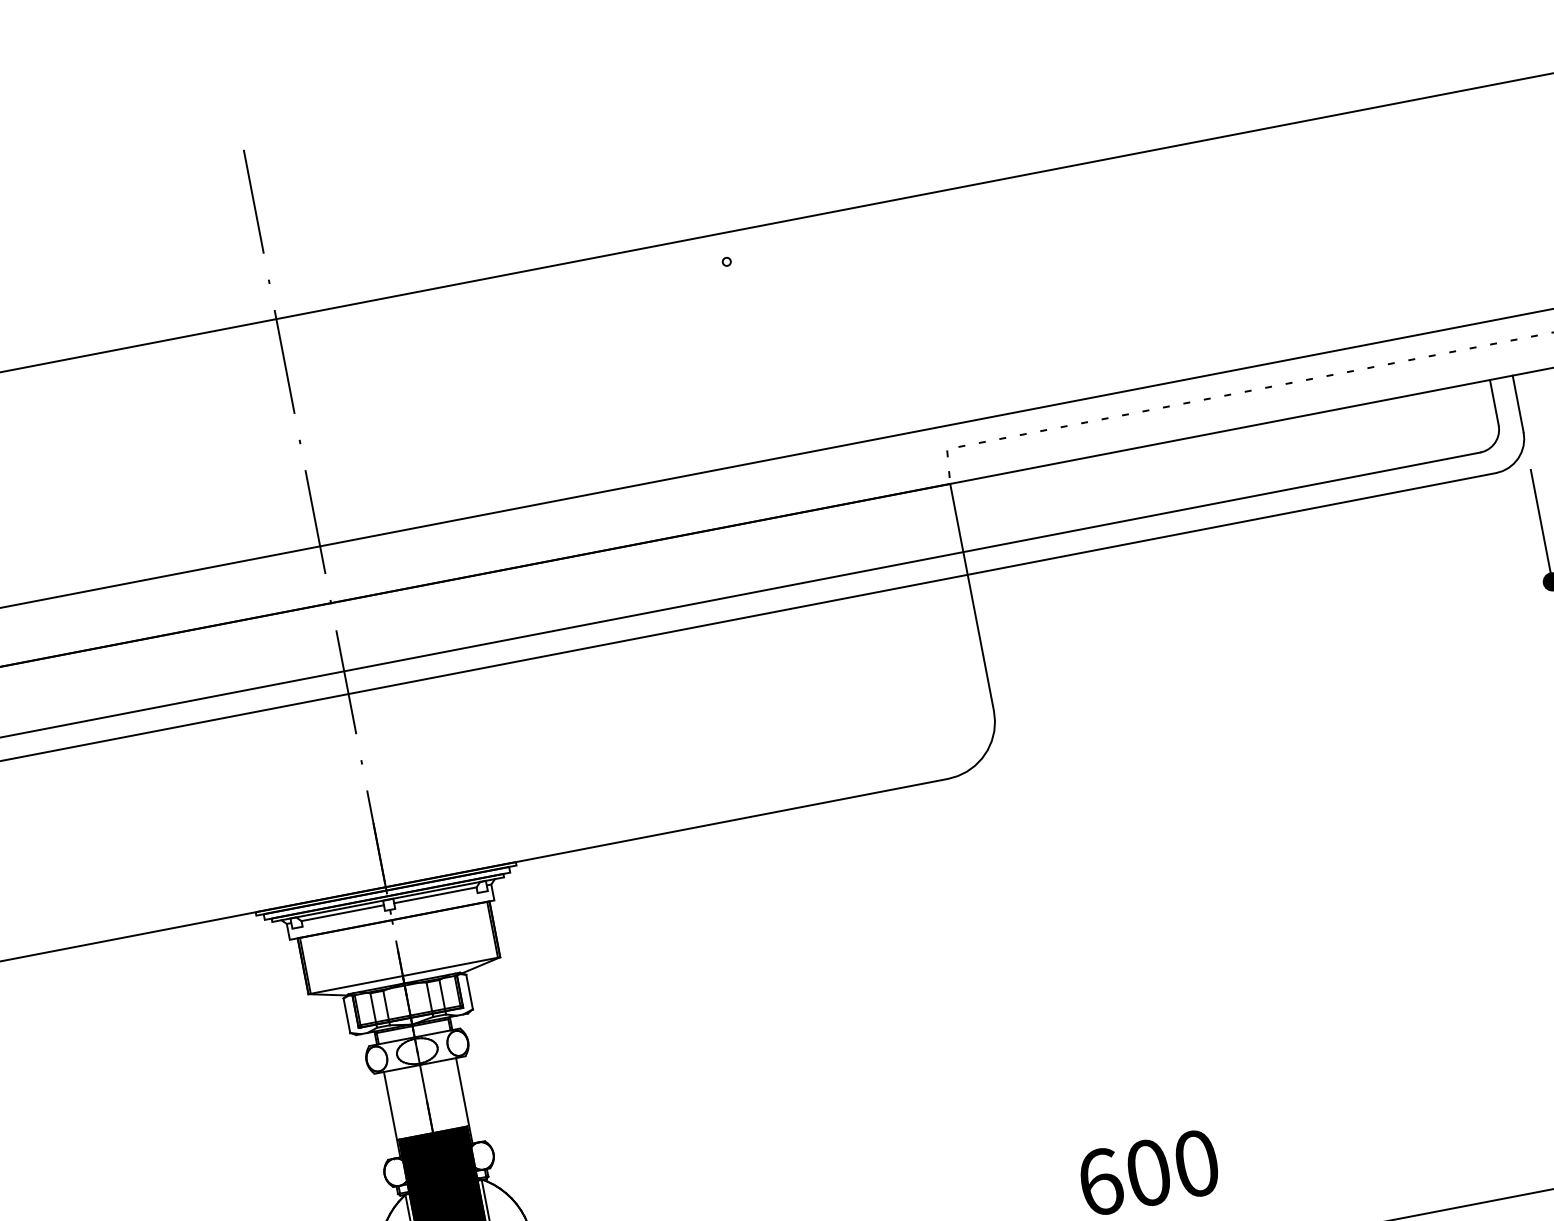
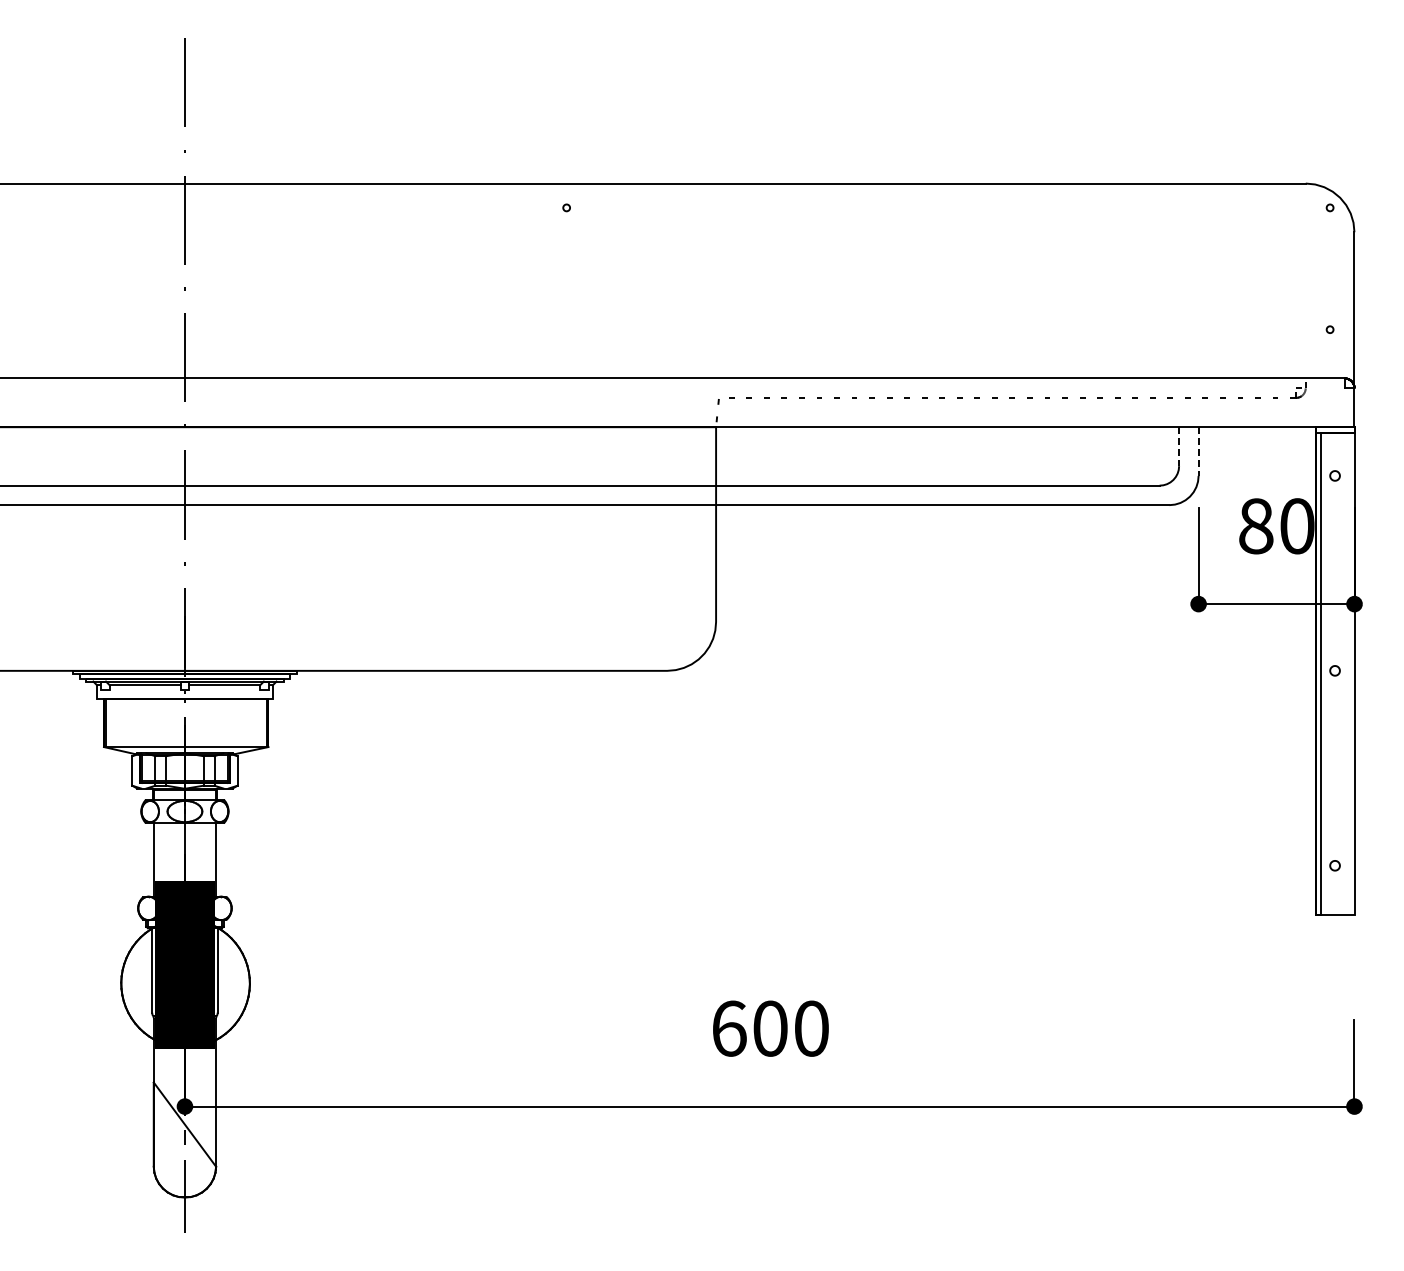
line: (1494, 403) -> (1179, 447), solid -> dashed
line: (1518, 405) -> (1198, 452), solid -> dashed

